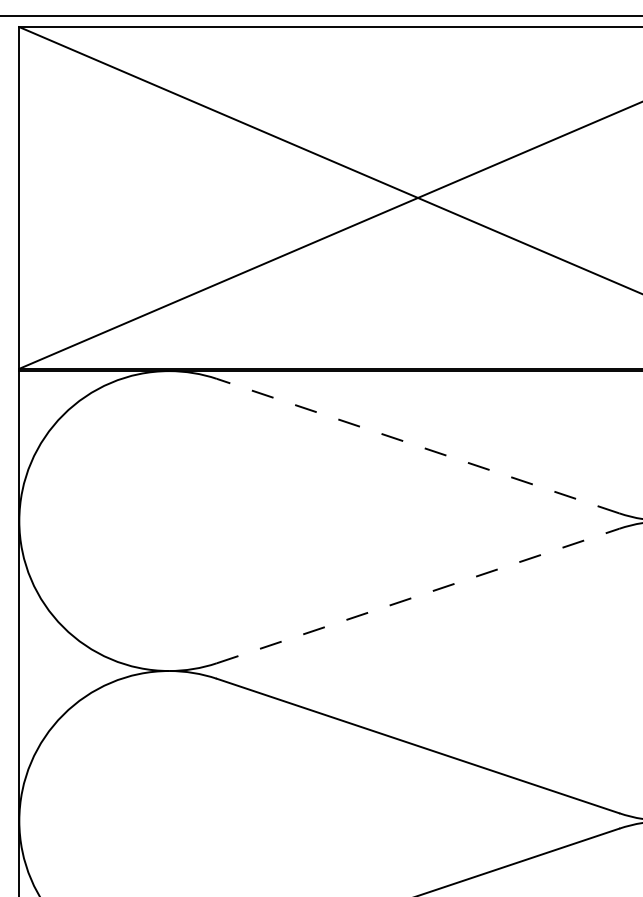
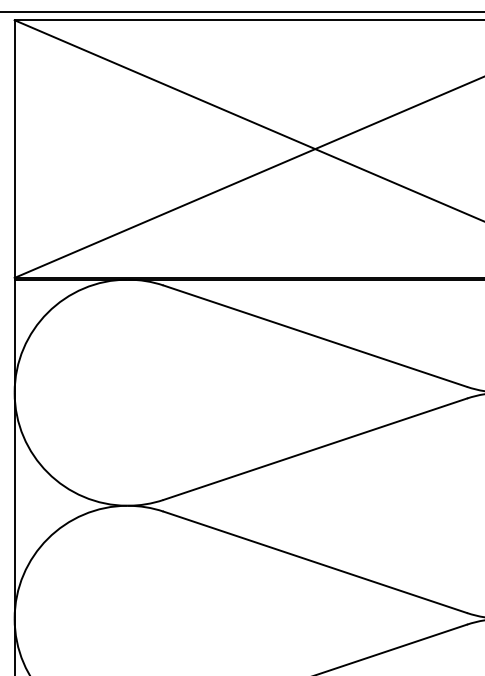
line: (418, 446) -> (315, 336), dashed -> solid
line: (418, 596) -> (315, 449), dashed -> solid

